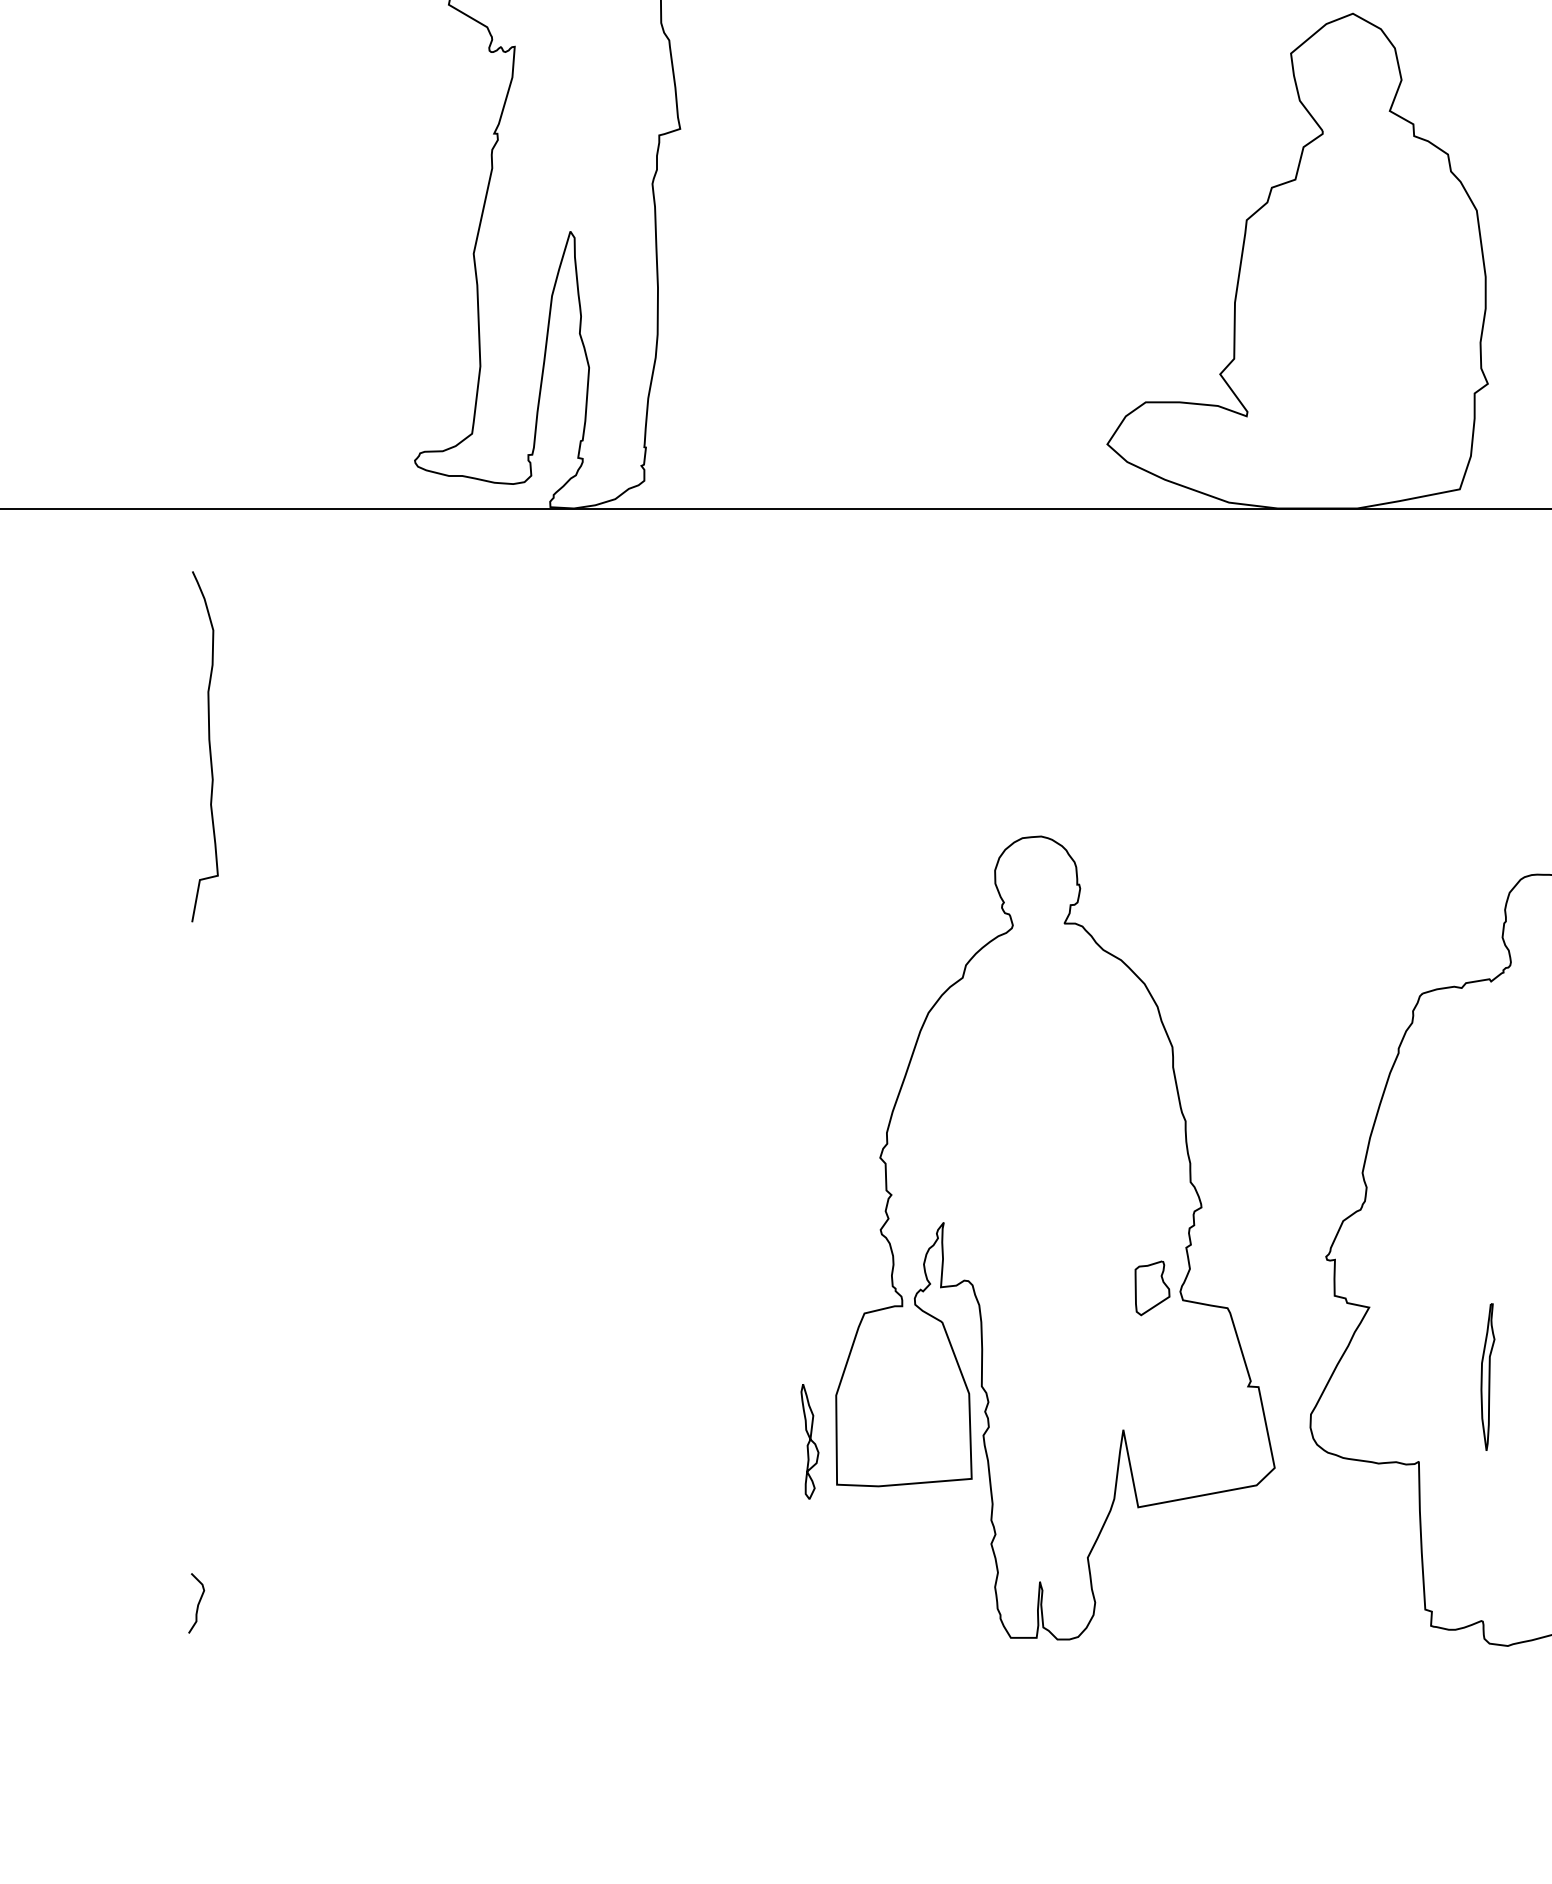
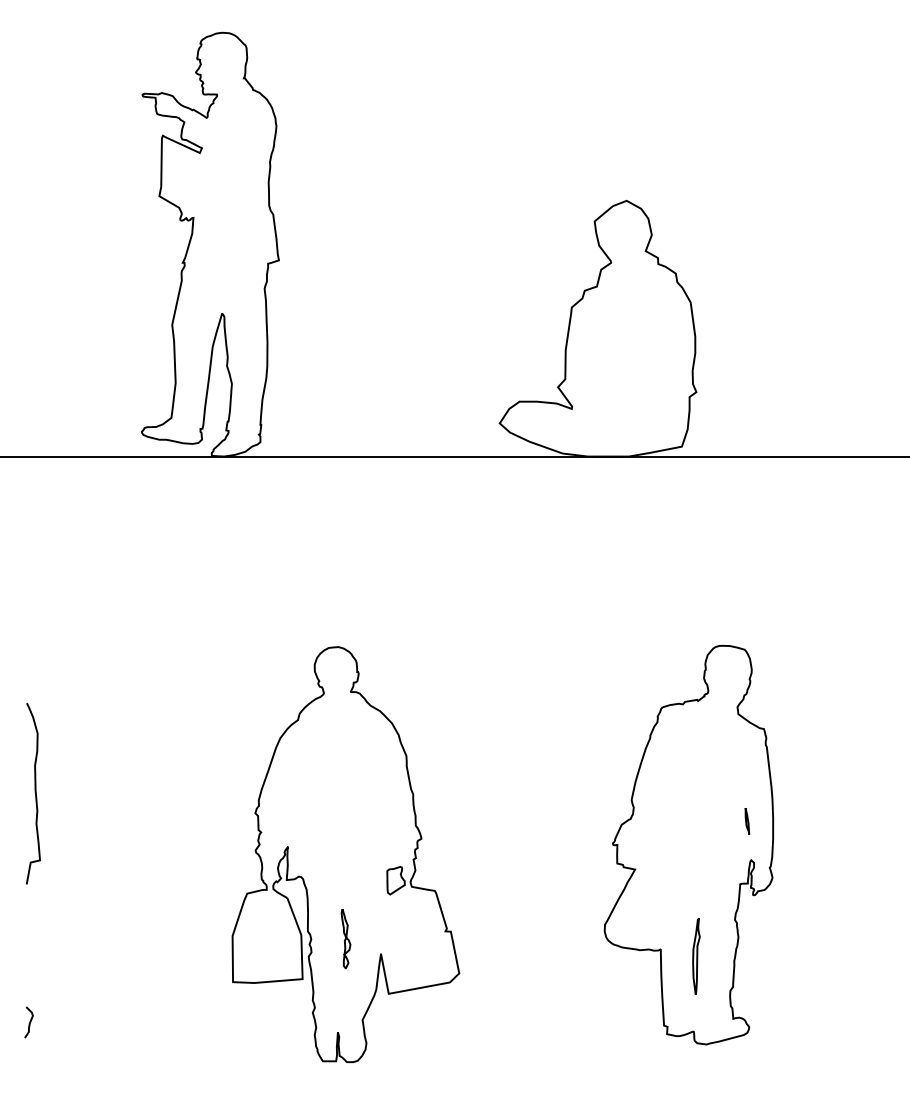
curve: (207, 744) -> (34, 792), moved
part: (1054, 1237) -> (345, 854), moved
part: (1488, 1375) -> (696, 955), moved

